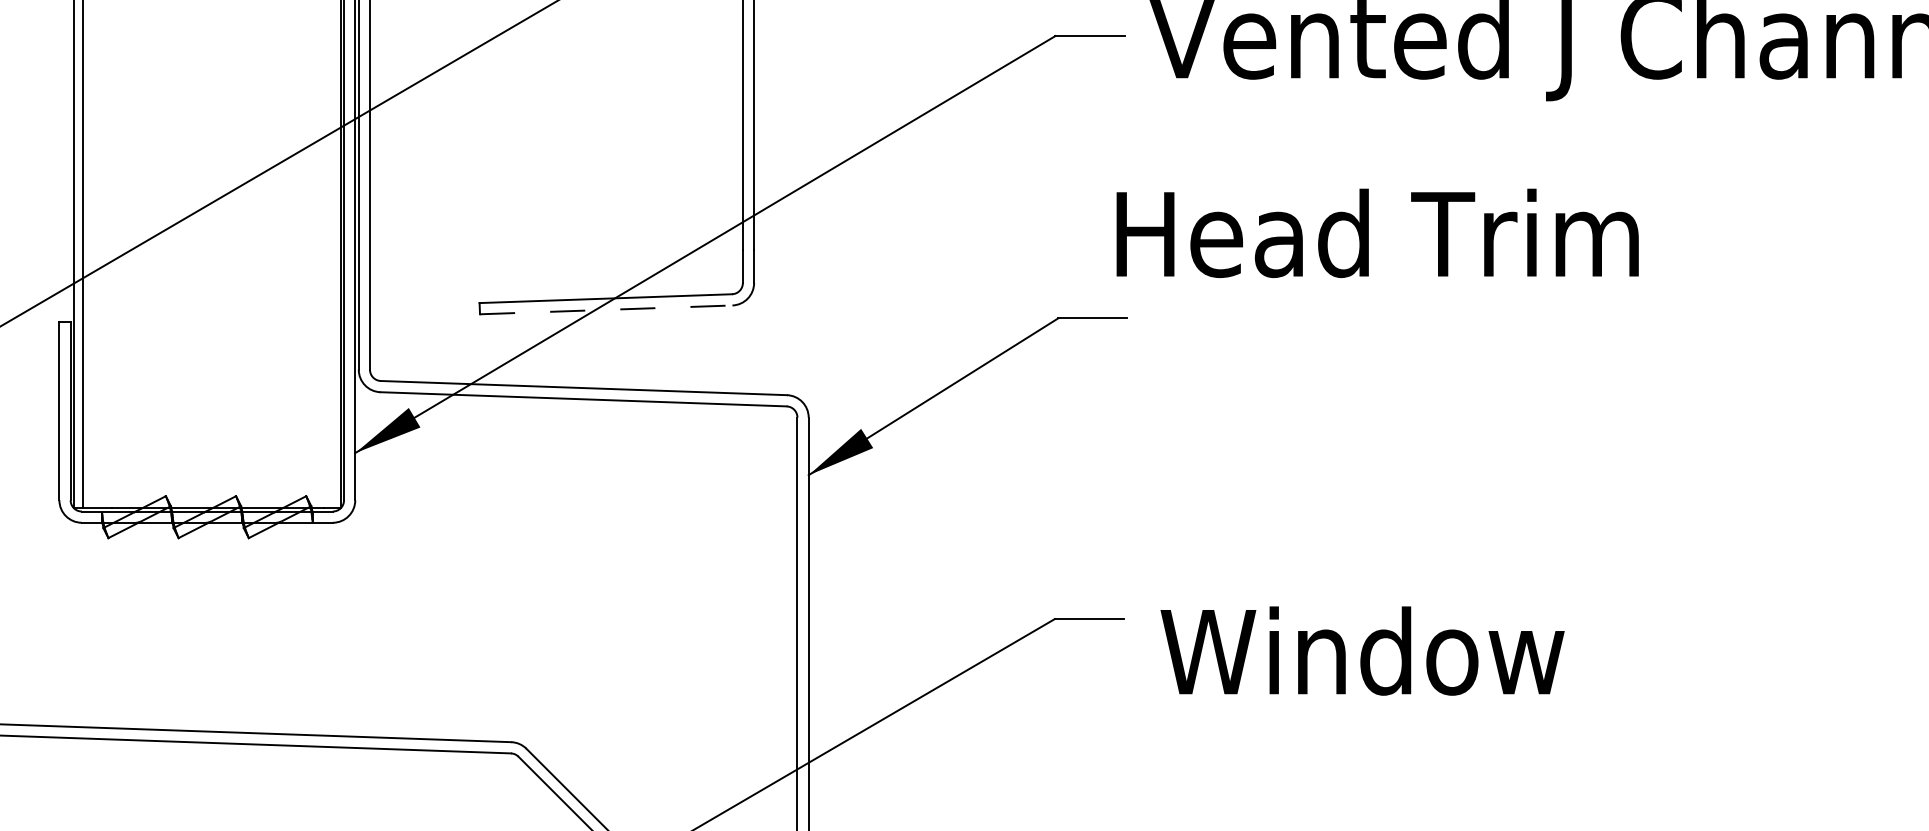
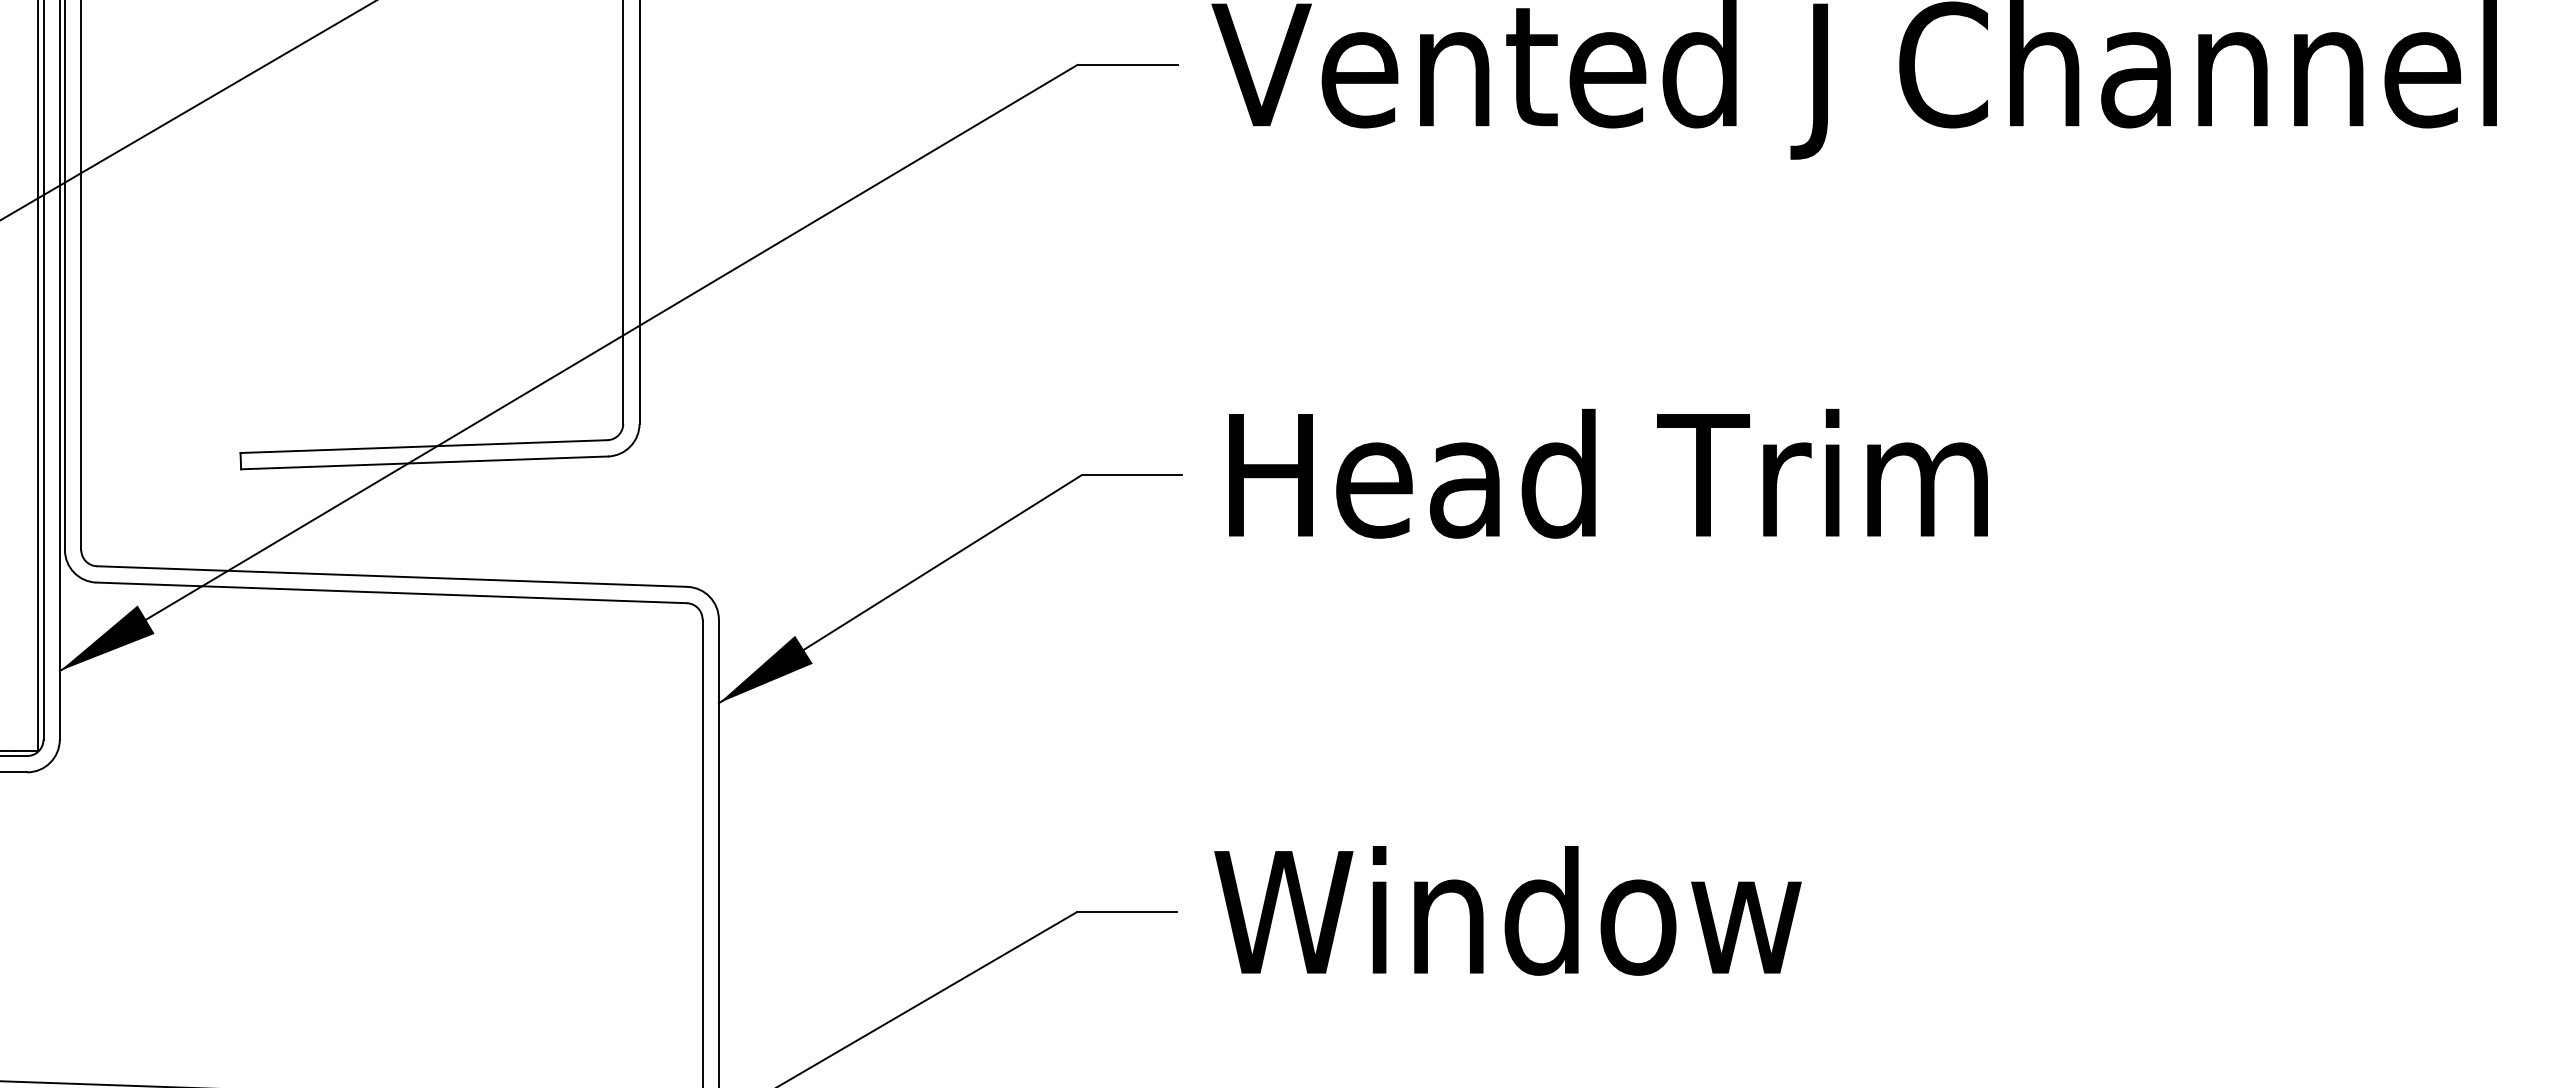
text: (1377, 232) -> (1608, 472), moved
line: (606, 309) -> (424, 462), dashed -> solid
text: (1362, 650) -> (1507, 910), moved

